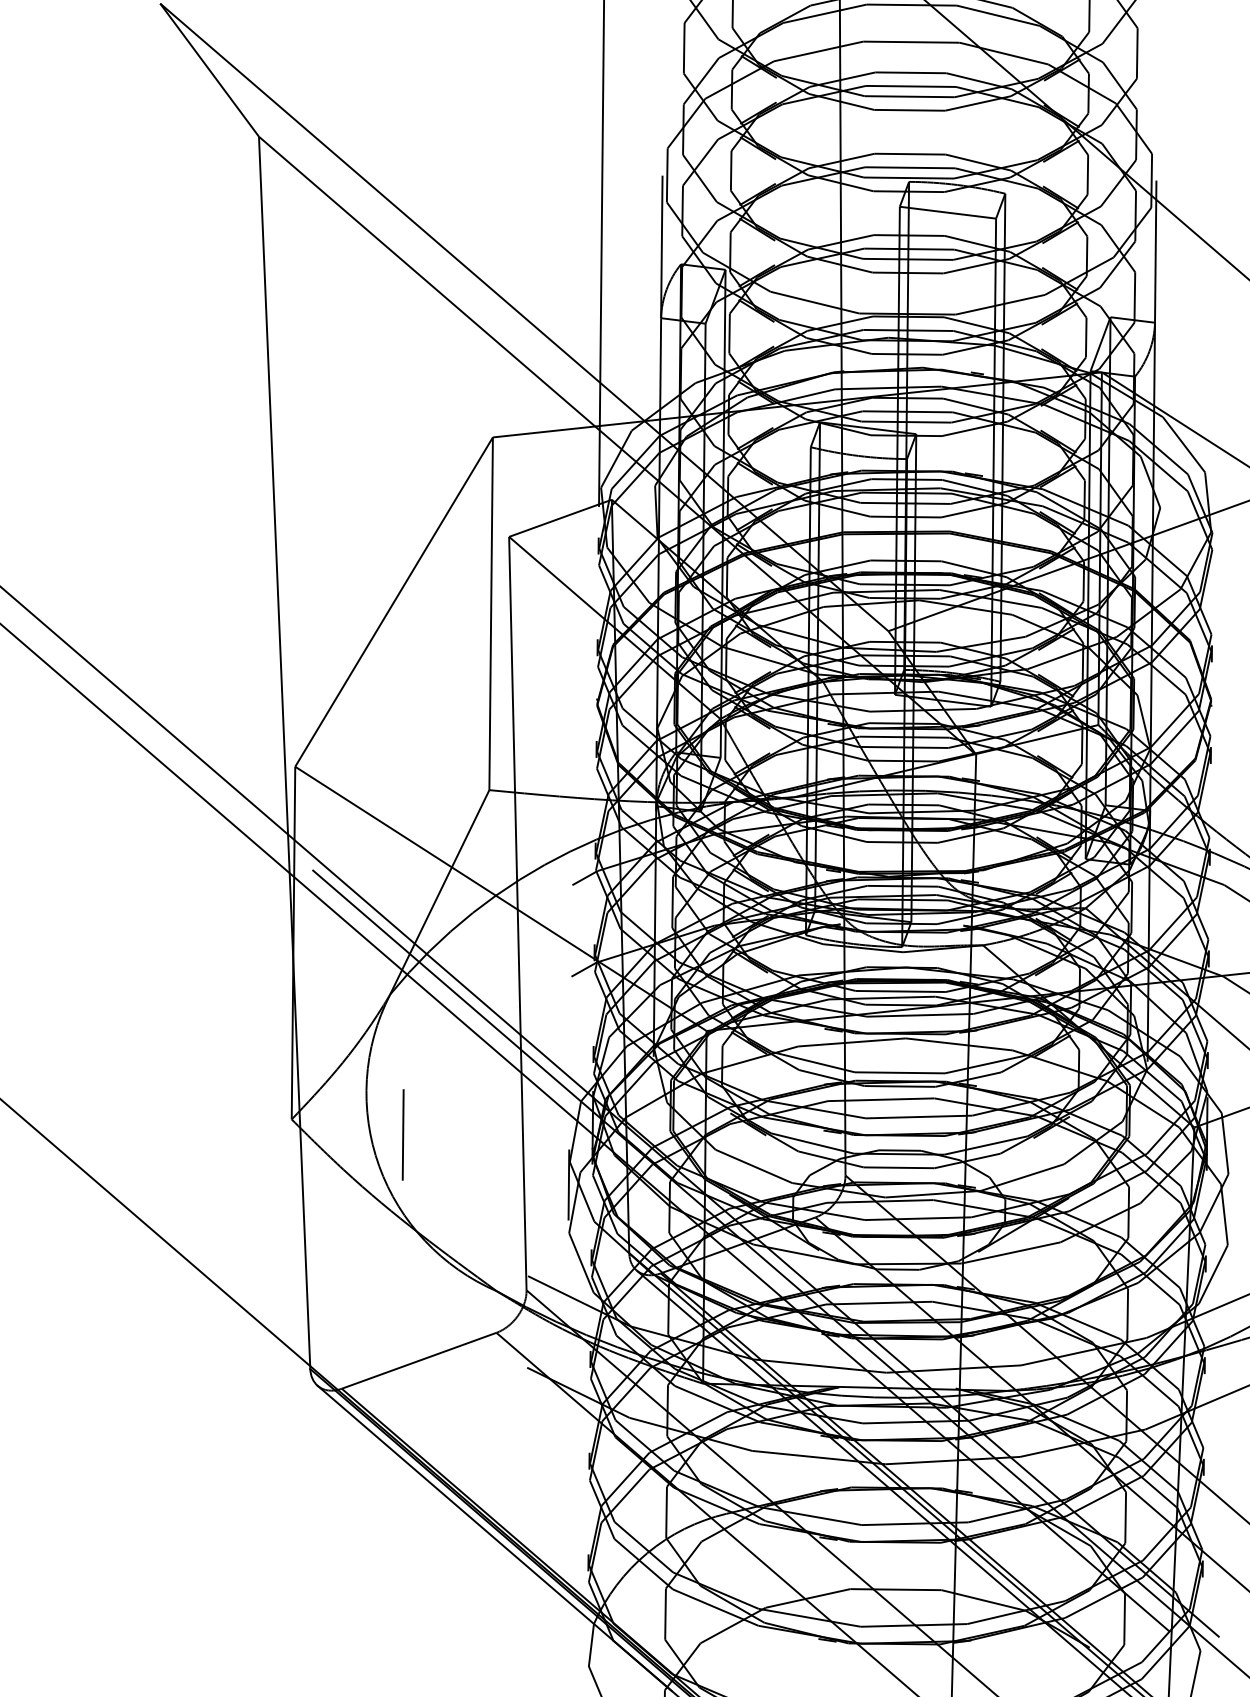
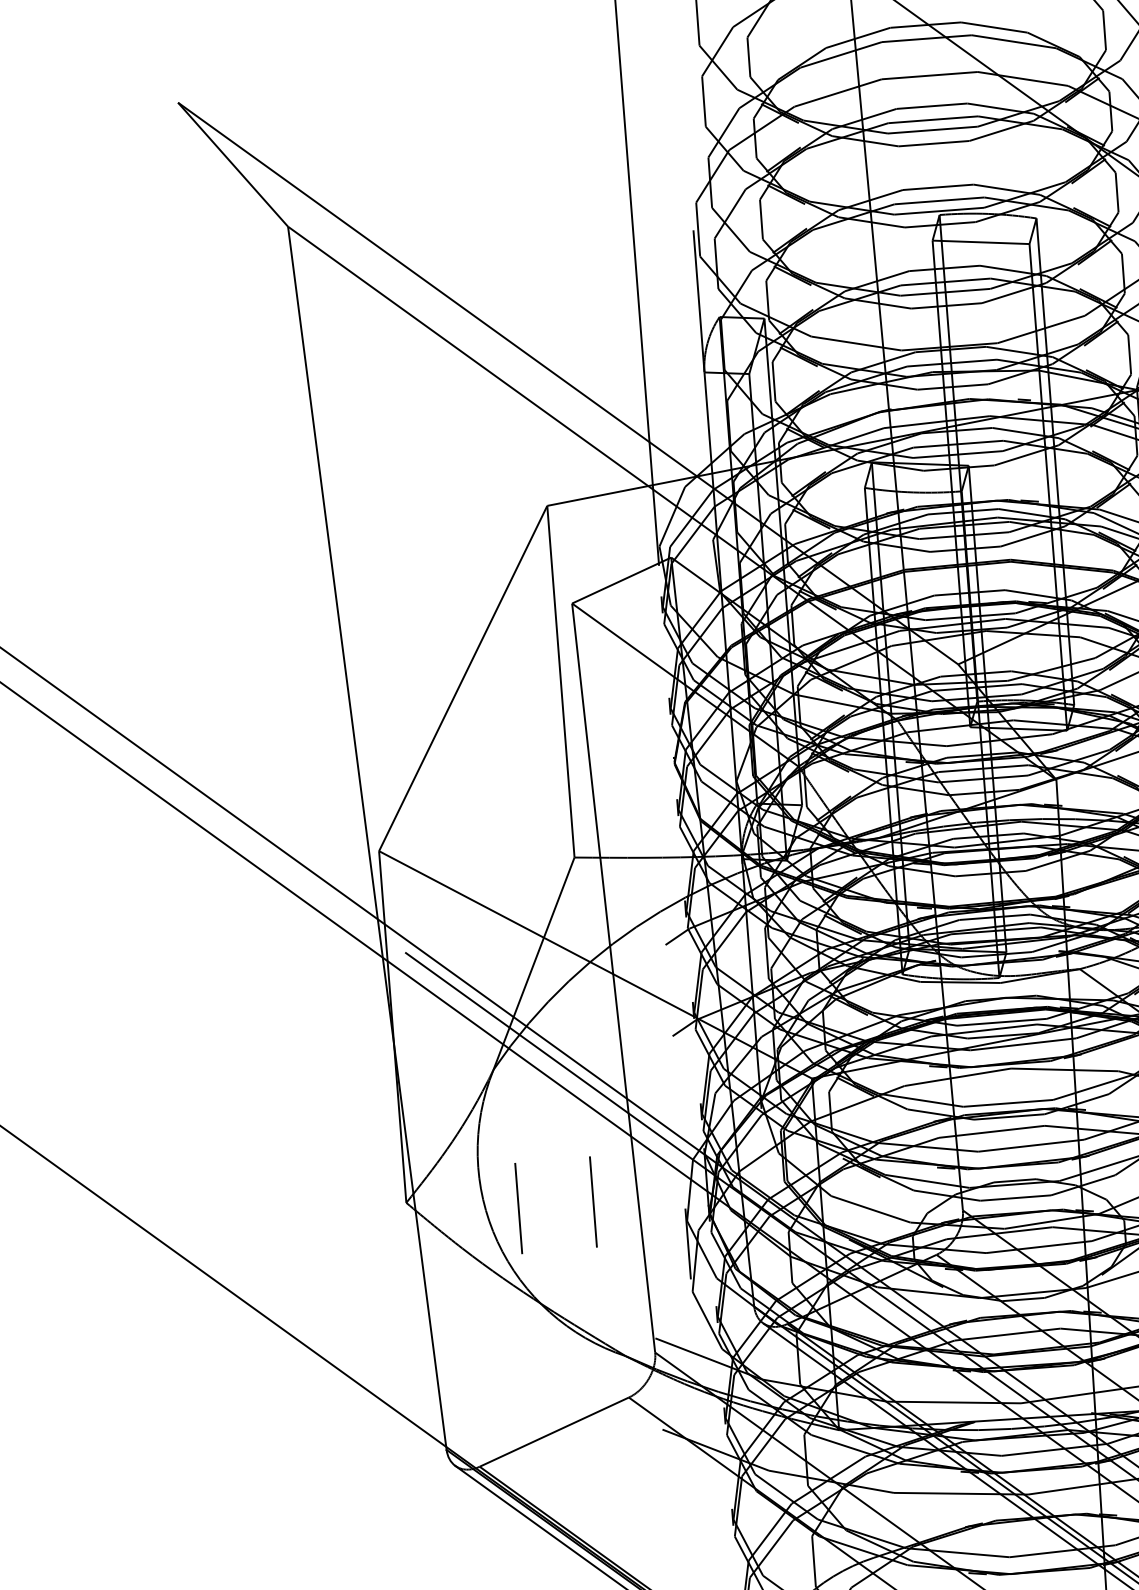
line: (477, 1134) -> (592, 1201), added

